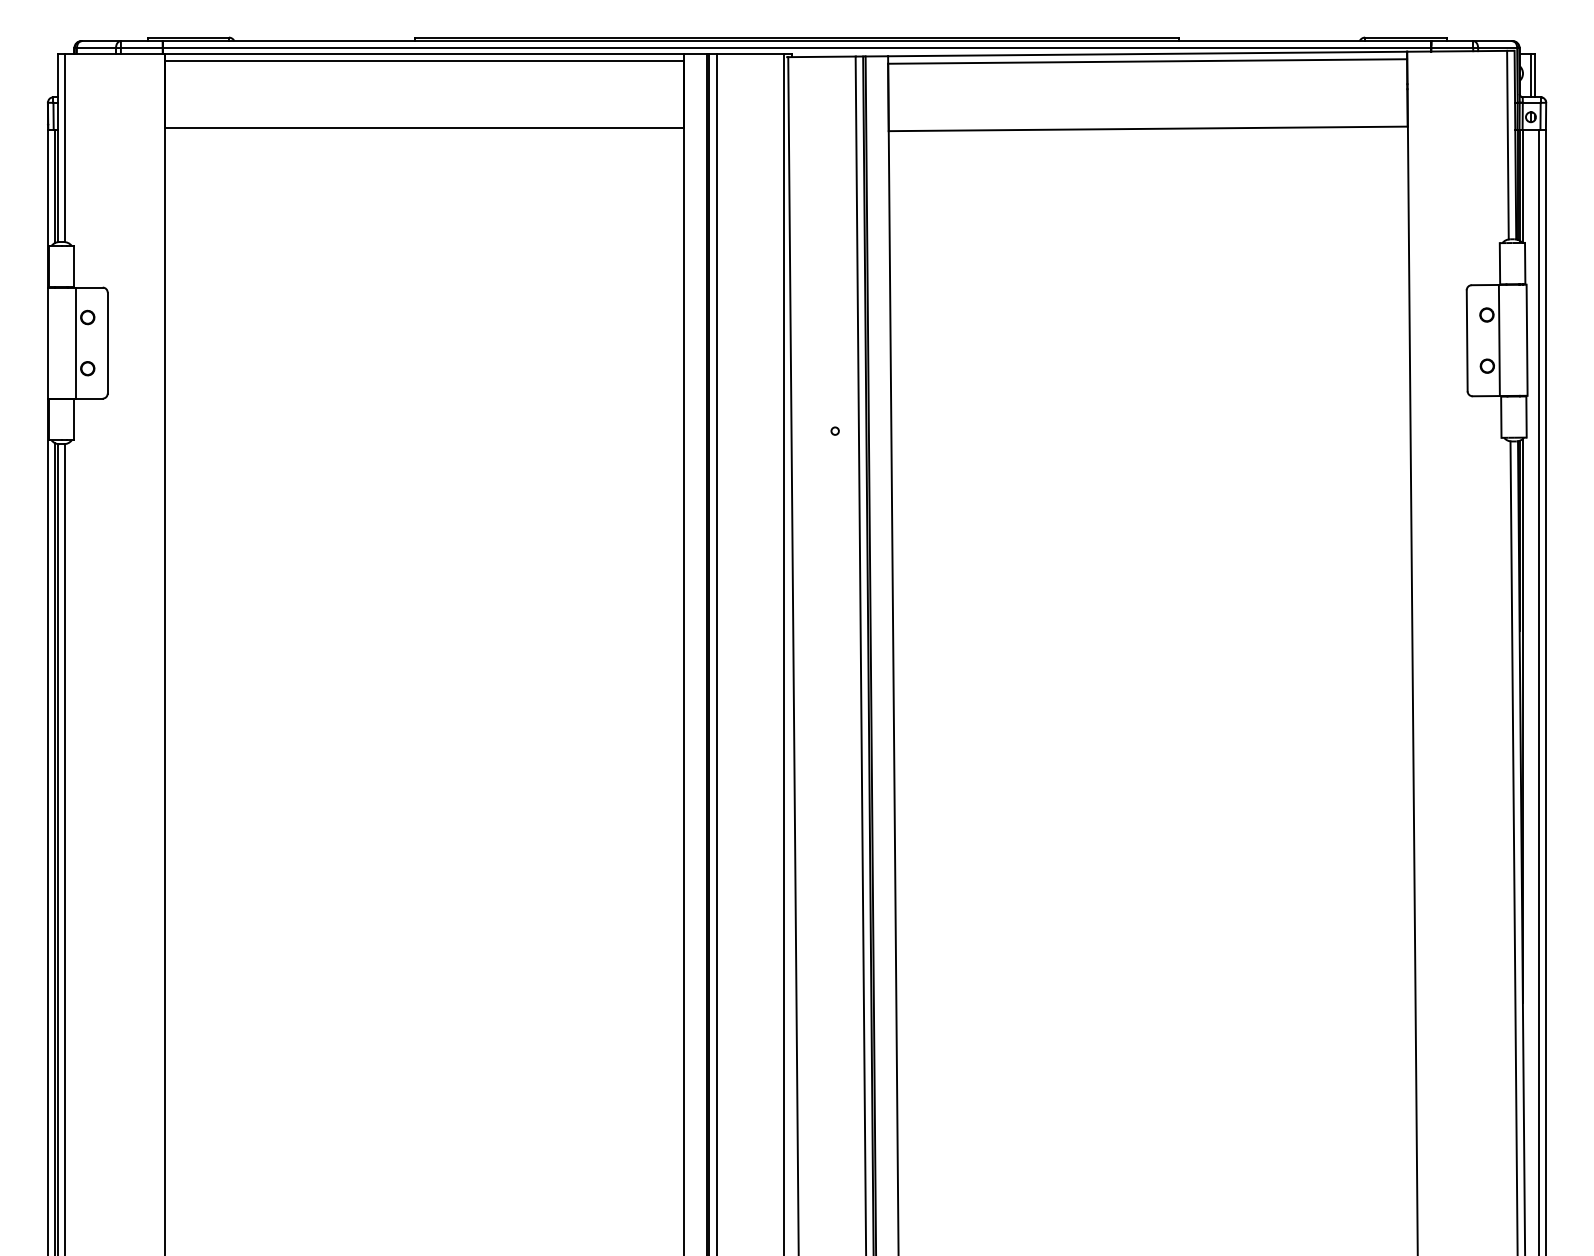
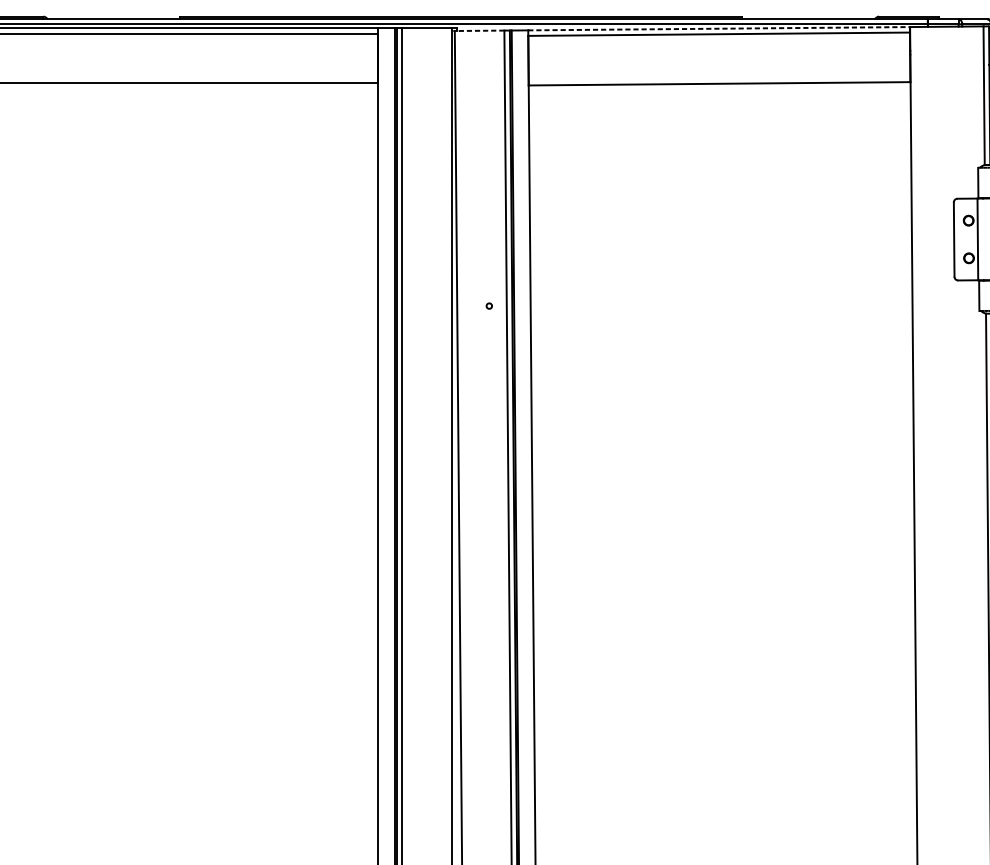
line: (1148, 54) -> (719, 29), solid -> dashed
line: (821, 56) -> (479, 30), solid -> dashed

